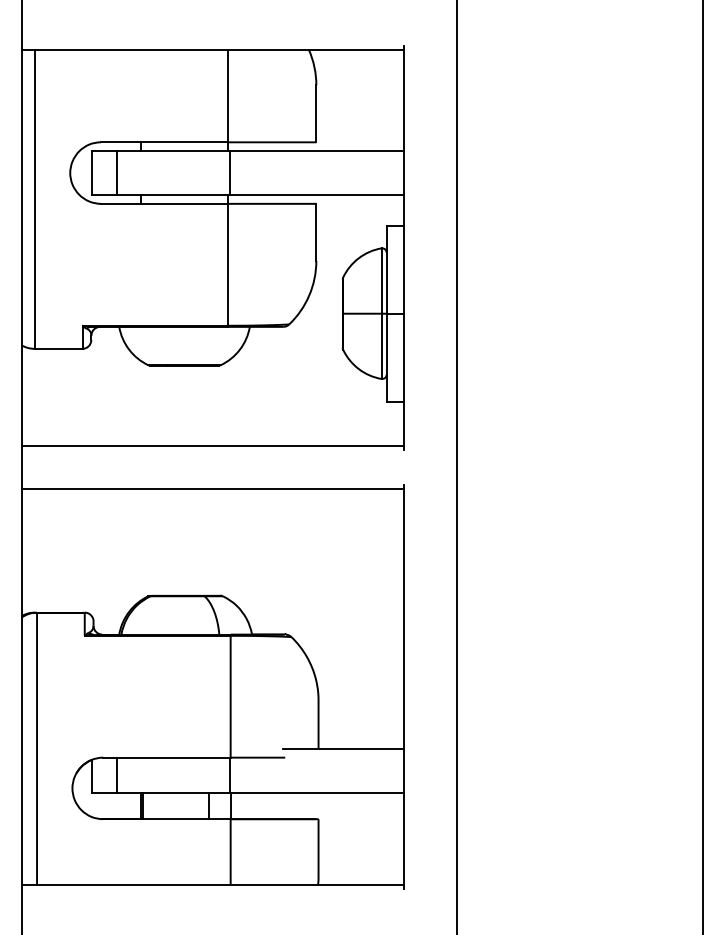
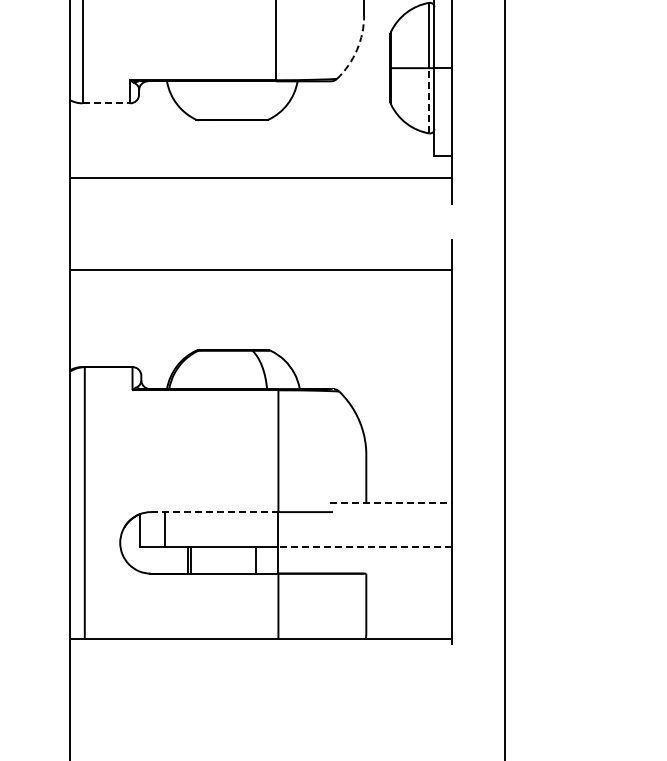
arc: (309, 295) -> (357, 49), solid -> dashed
line: (381, 346) -> (429, 100), solid -> dashed
line: (58, 348) -> (106, 102), solid -> dashed
line: (212, 445) -> (260, 177), moved
line: (212, 489) -> (260, 269), moved
line: (343, 748) -> (391, 502), solid -> dashed
line: (166, 757) -> (214, 511), solid -> dashed
line: (316, 792) -> (364, 546), solid -> dashed

